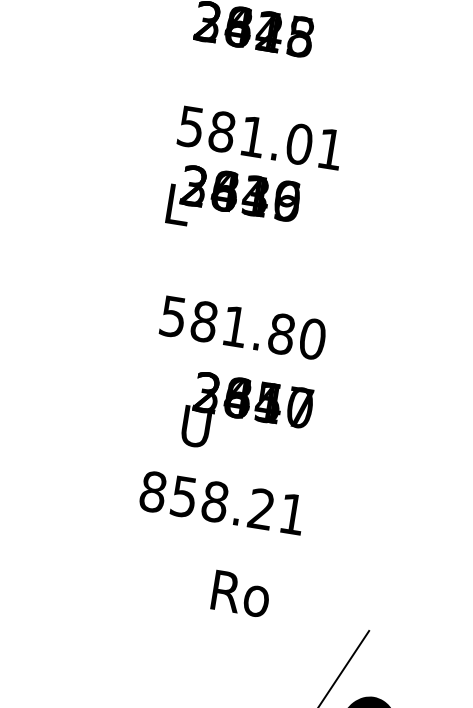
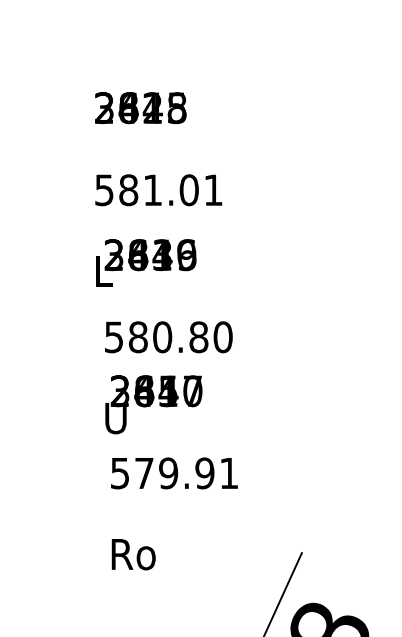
text: (234, 202) -> (146, 262), moved
text: (235, 326) -> (162, 337), 581.80 -> 580.80
text: (246, 416) -> (153, 404), moved
text: (207, 500) -> (162, 473), 858.21 -> 579.91
text: (240, 593) -> (133, 554), moved

